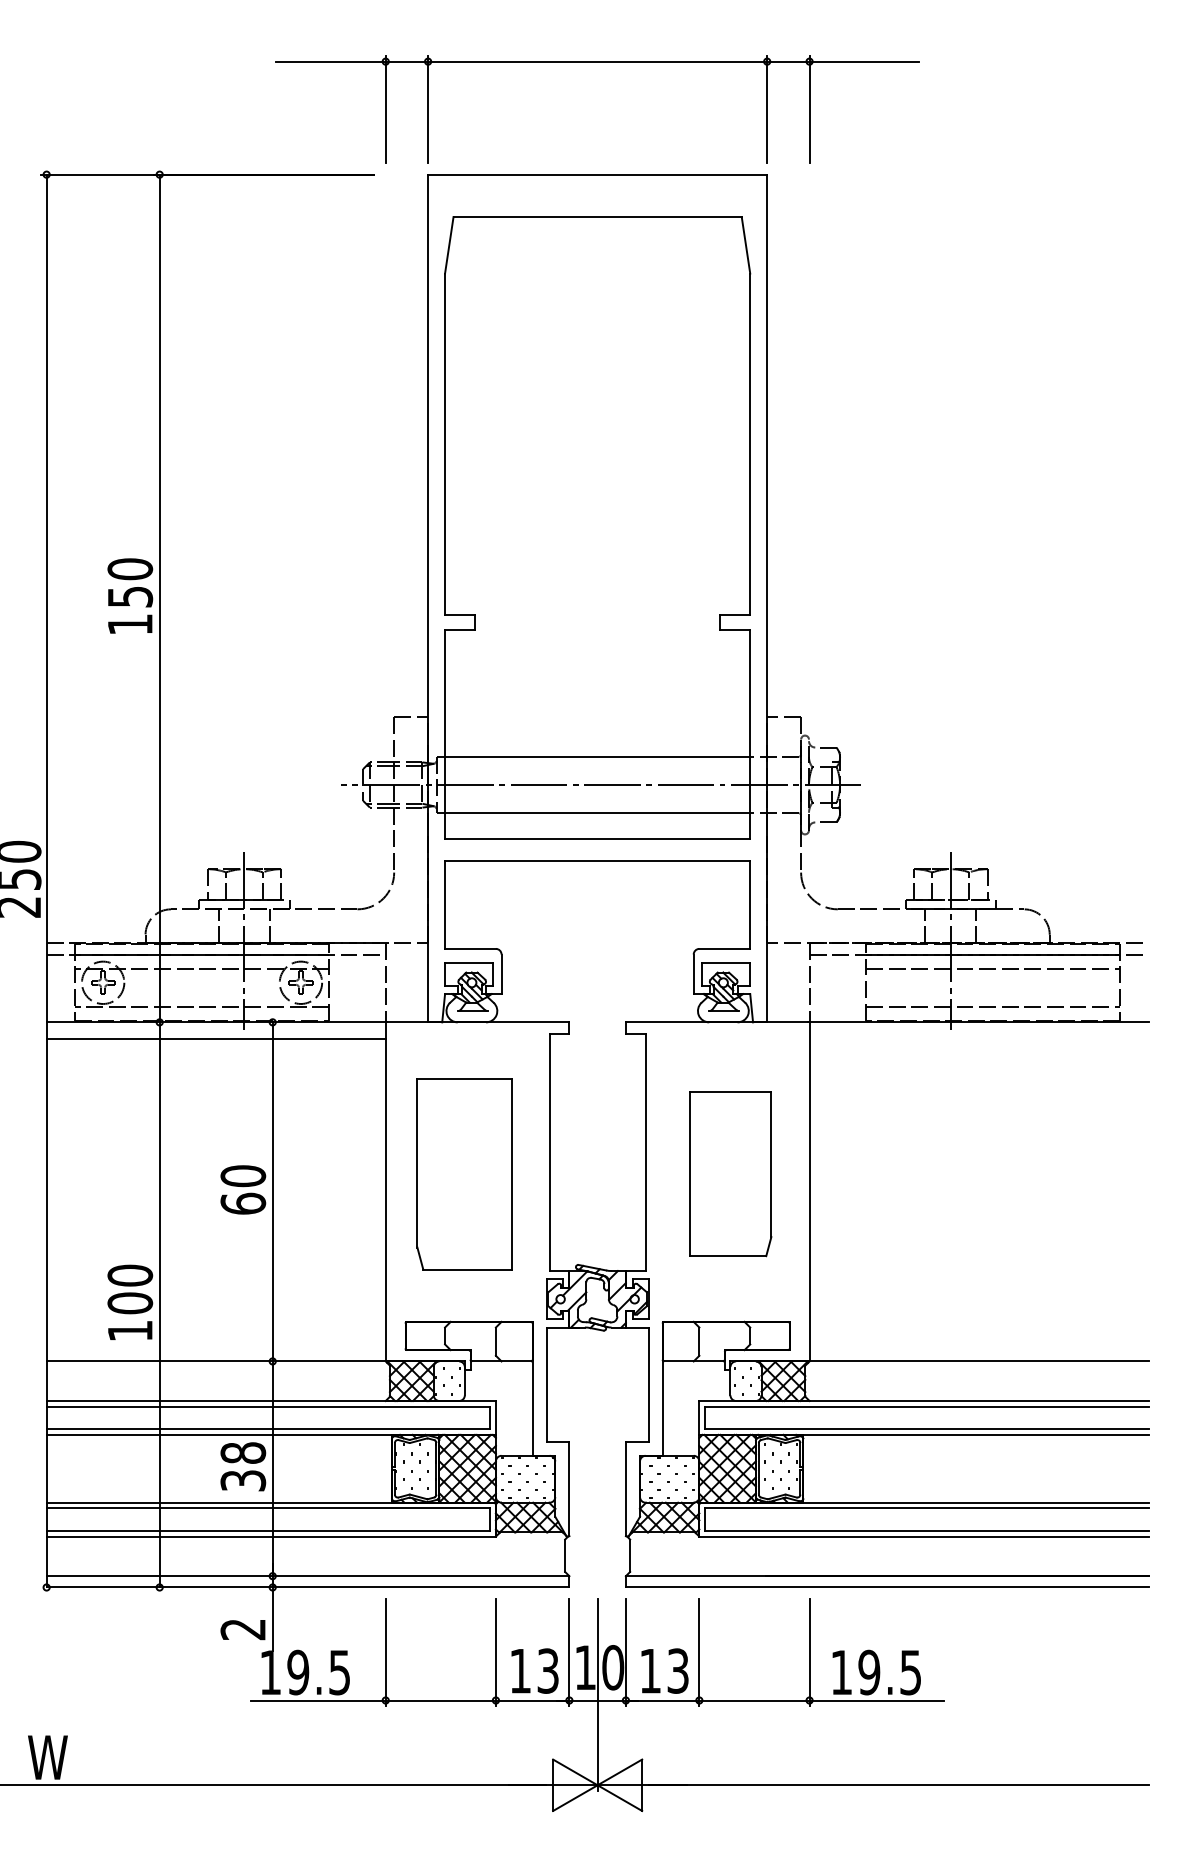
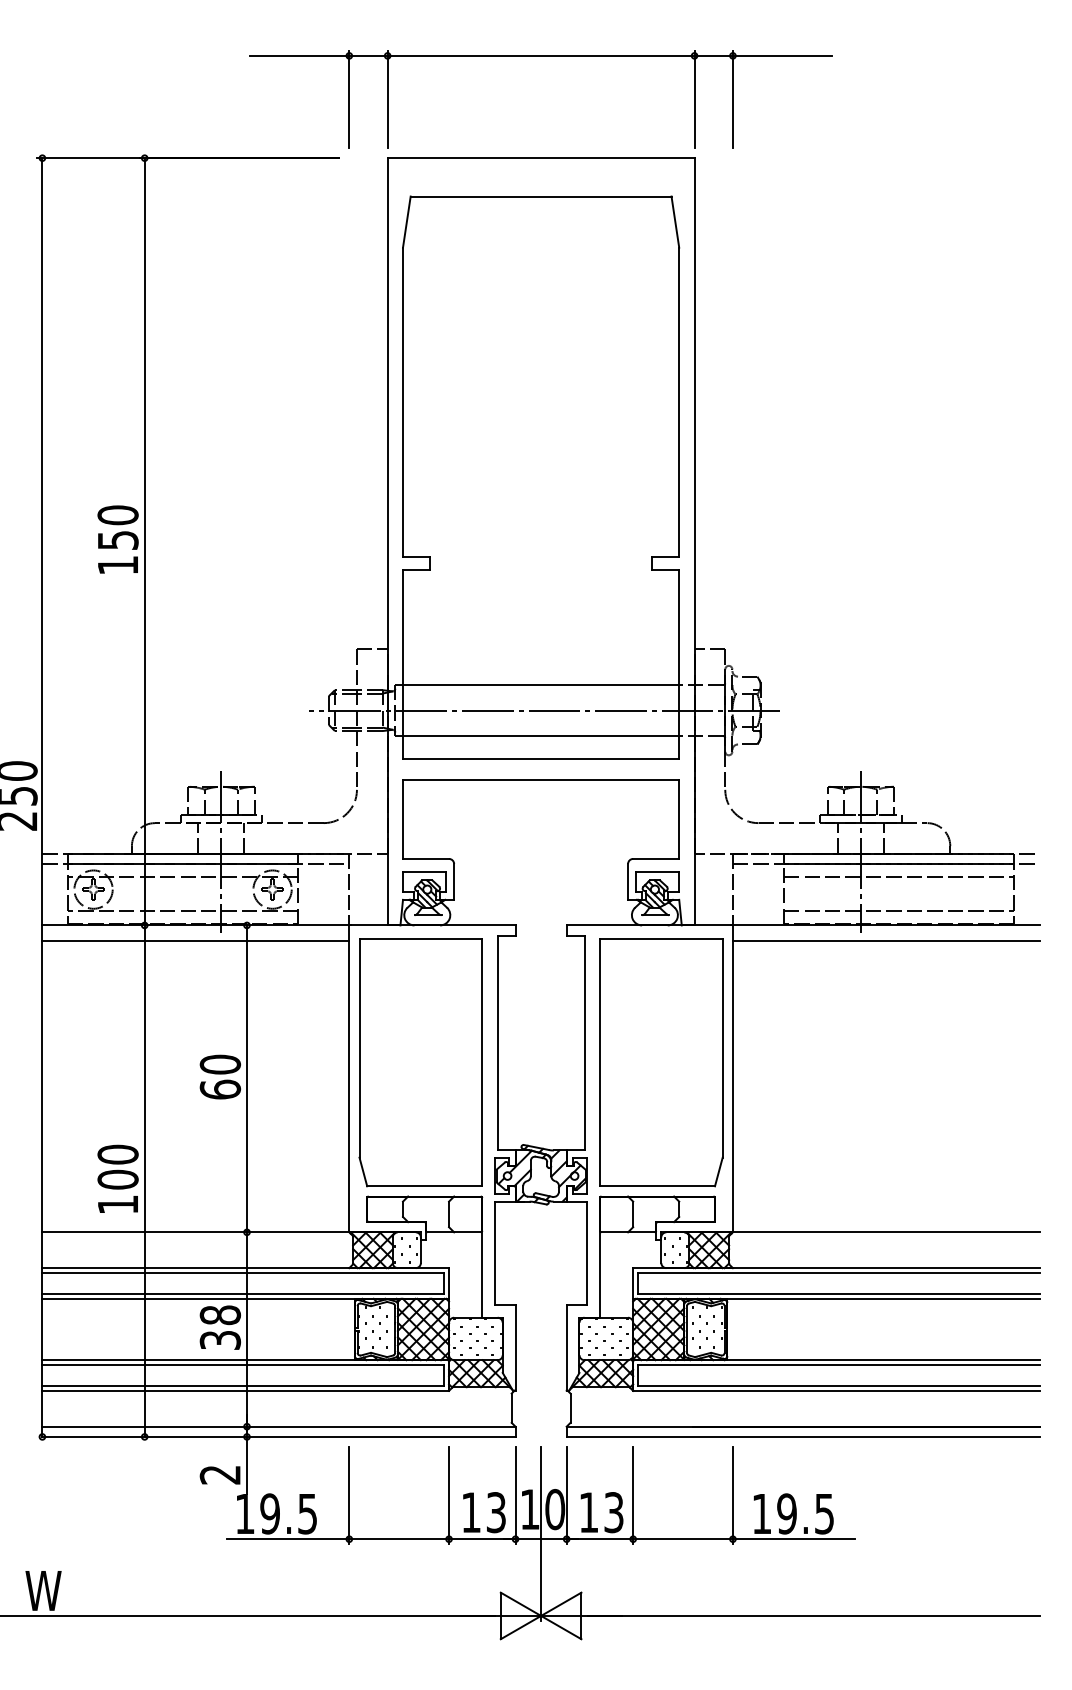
line: (978, 1039) -> (885, 940), added
part: (464, 1174) -> (420, 1063), size x1.43
part: (730, 1174) -> (661, 1063), size x1.67

